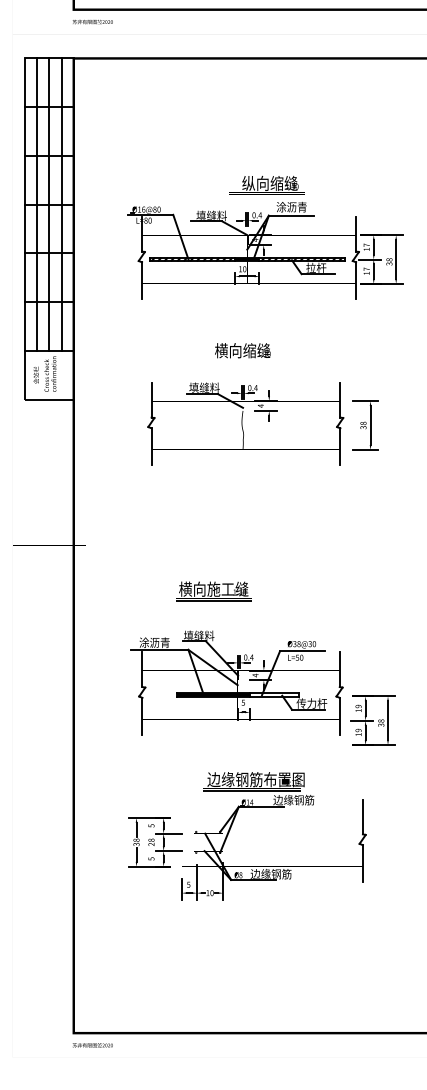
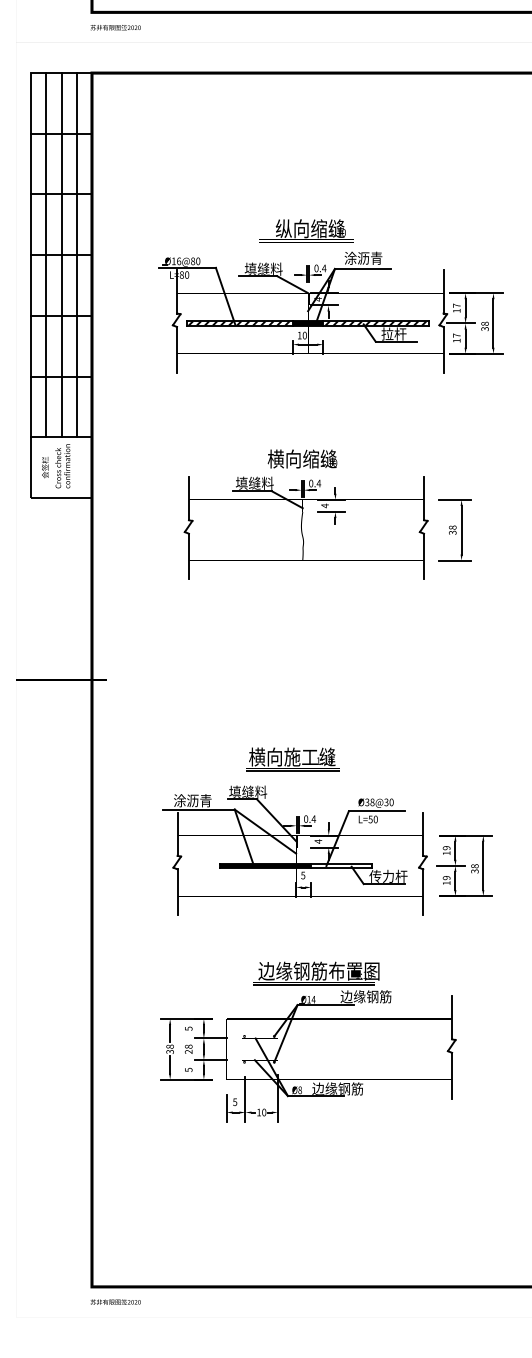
text: (266, 184) -> (306, 230), moved
text: (242, 350) -> (302, 458), moved
part: (213, 591) -> (292, 759), moved
part: (372, 720) -> (464, 865), moved

